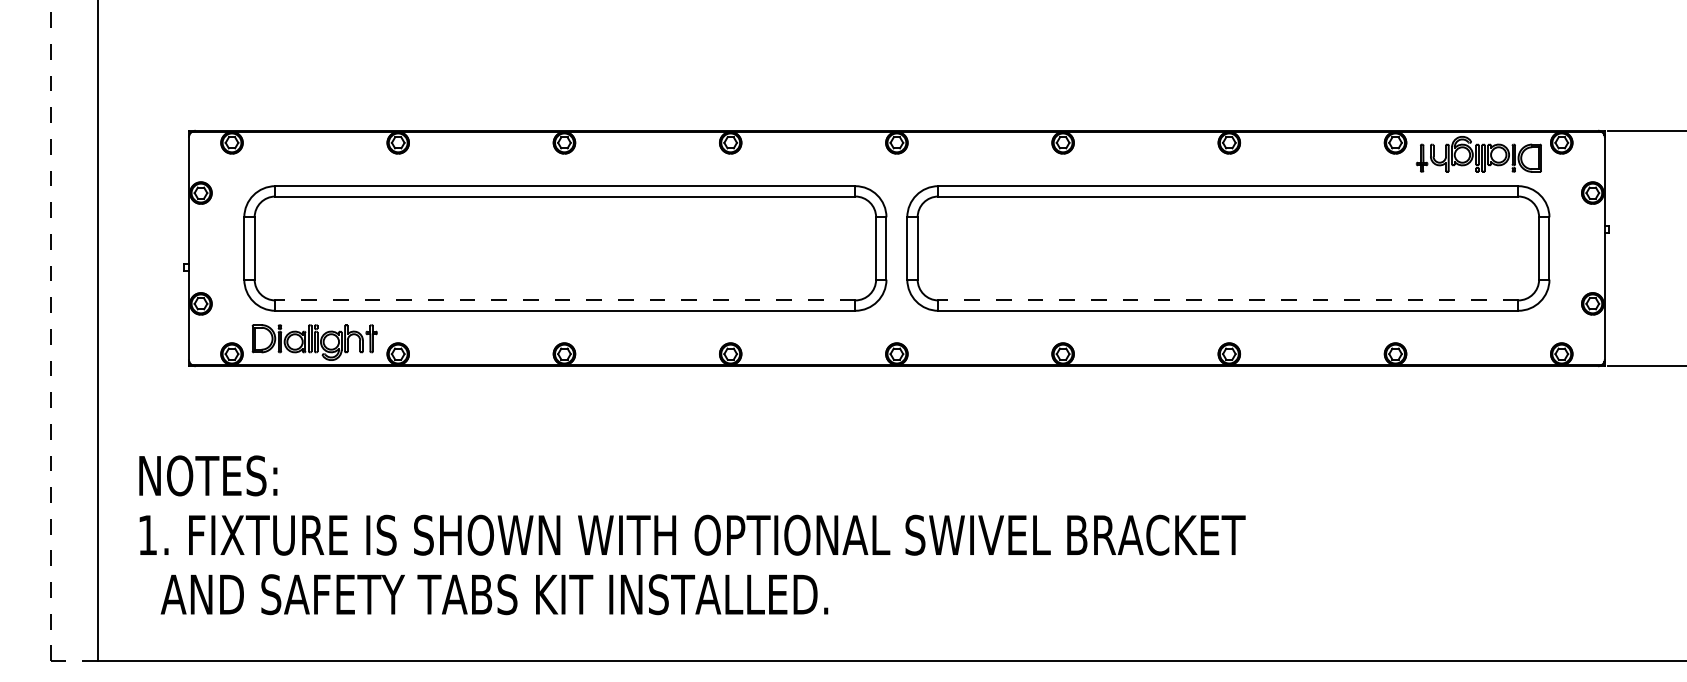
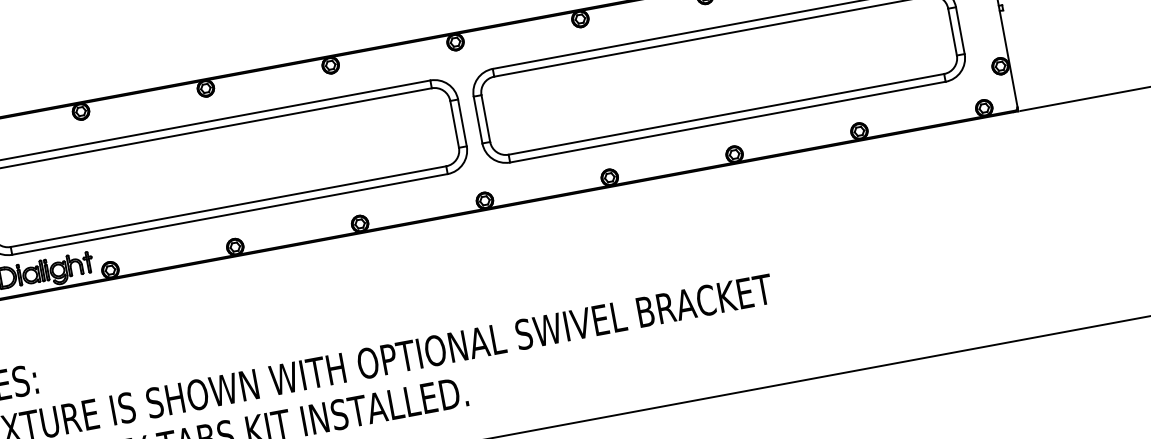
line: (565, 300) -> (228, 206), dashed -> solid
line: (1228, 300) -> (726, 114), dashed -> solid

